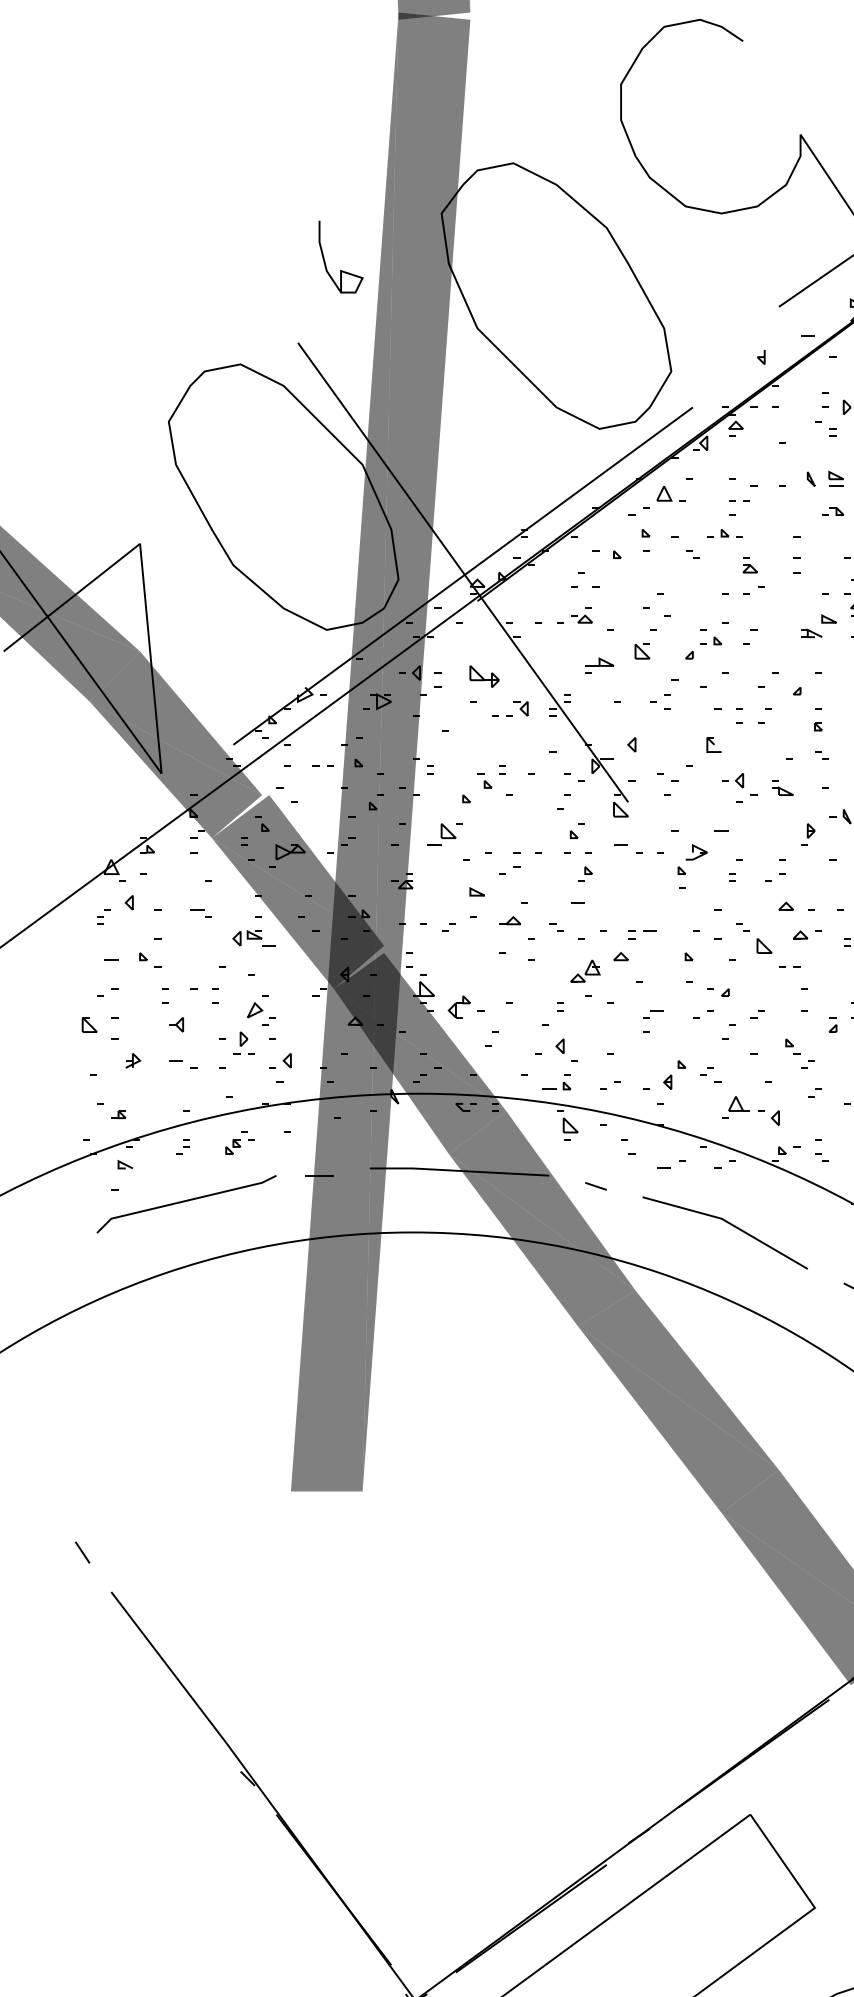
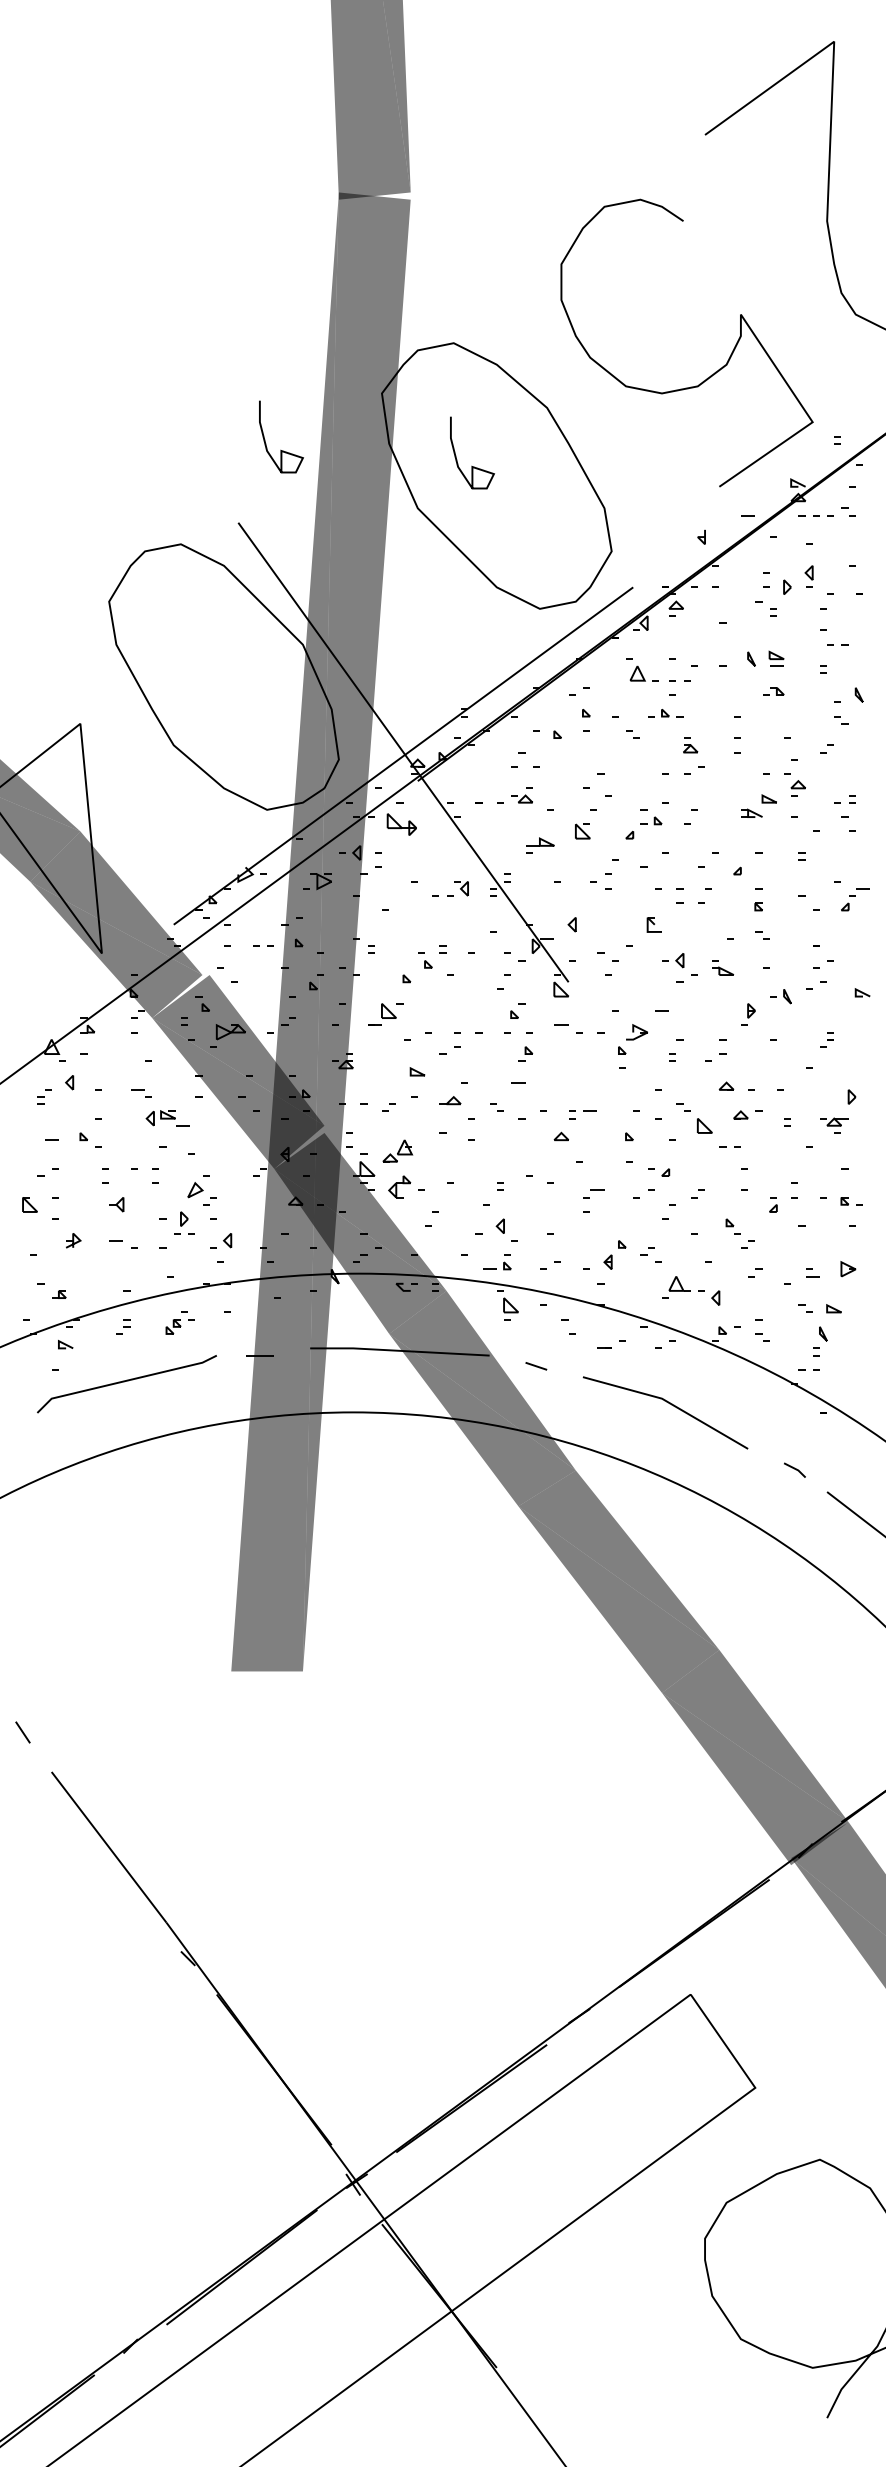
curve: (531, 285) -> (471, 465), added
part: (670, 493) -> (643, 673), moved
part: (484, 676) -> (401, 824), moved
part: (254, 938) -> (167, 1118), moved
part: (585, 970) -> (397, 1150), moved

